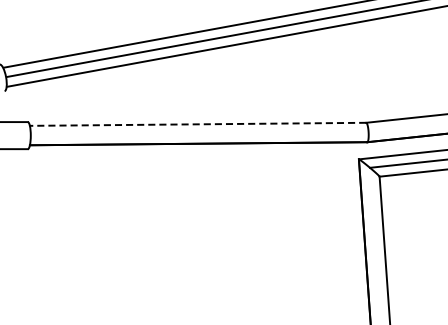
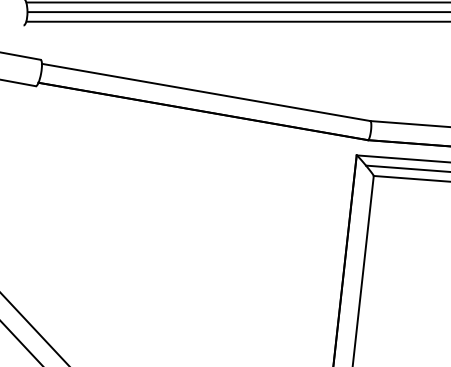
line: (198, 124) -> (206, 92), dashed -> solid

